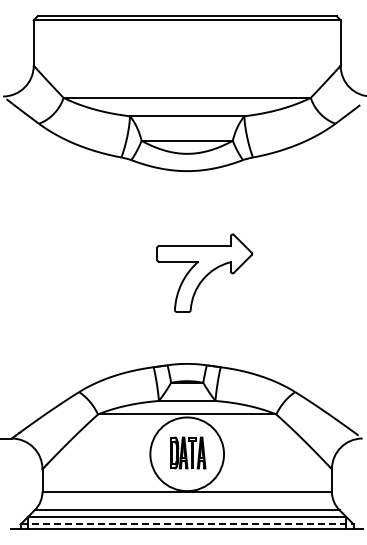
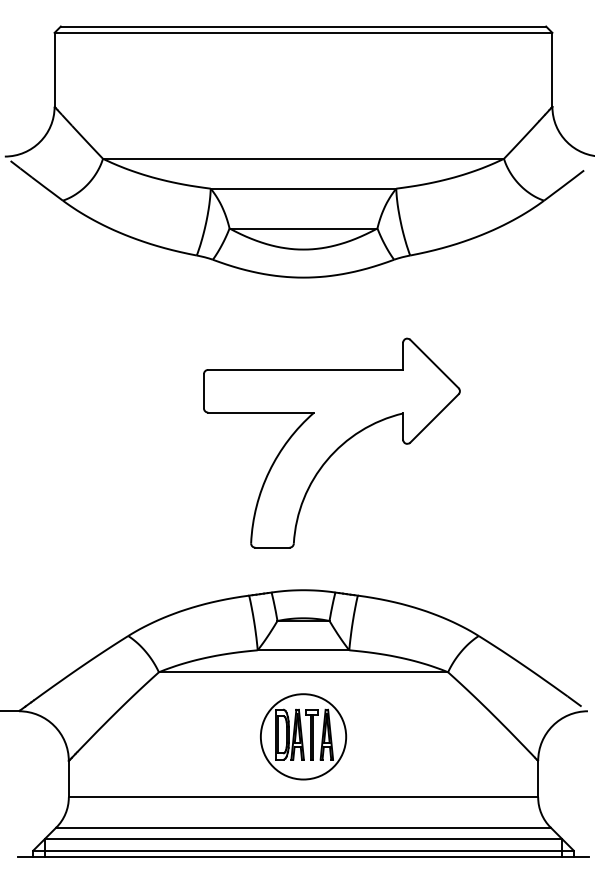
part: (204, 272) -> (331, 442), size x1.67
circle: (186, 454) -> (302, 737), size x0.71
line: (187, 524) -> (303, 850), dashed -> solid

